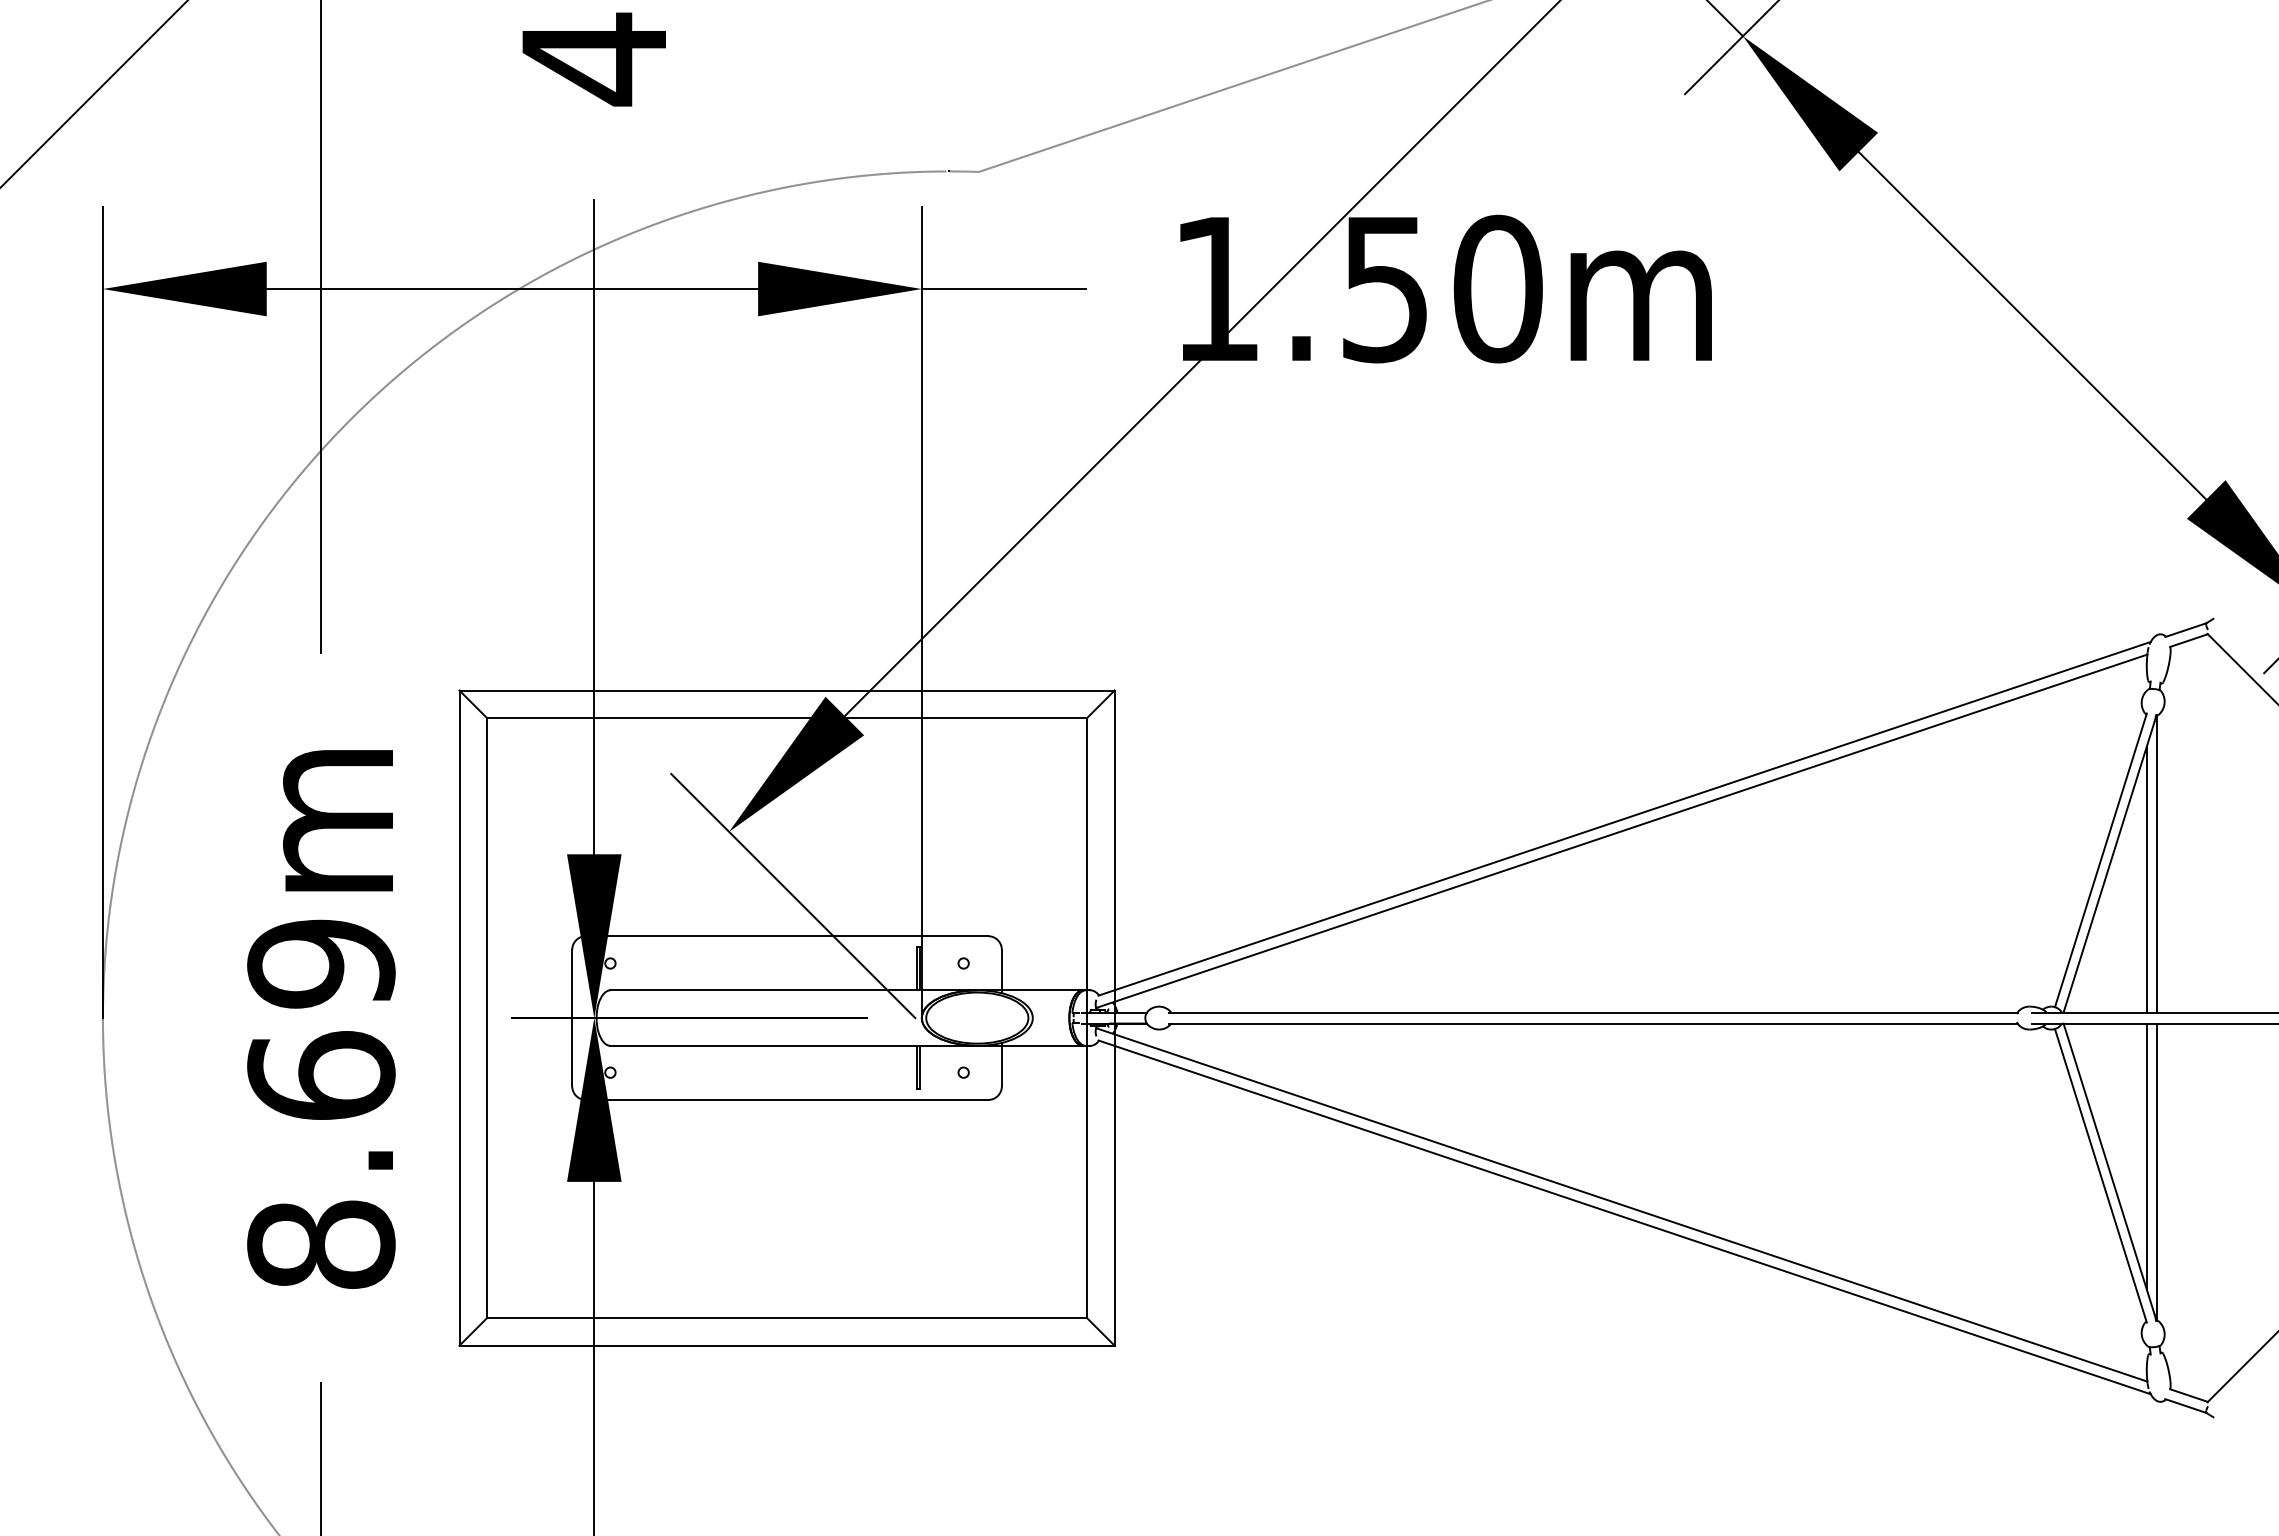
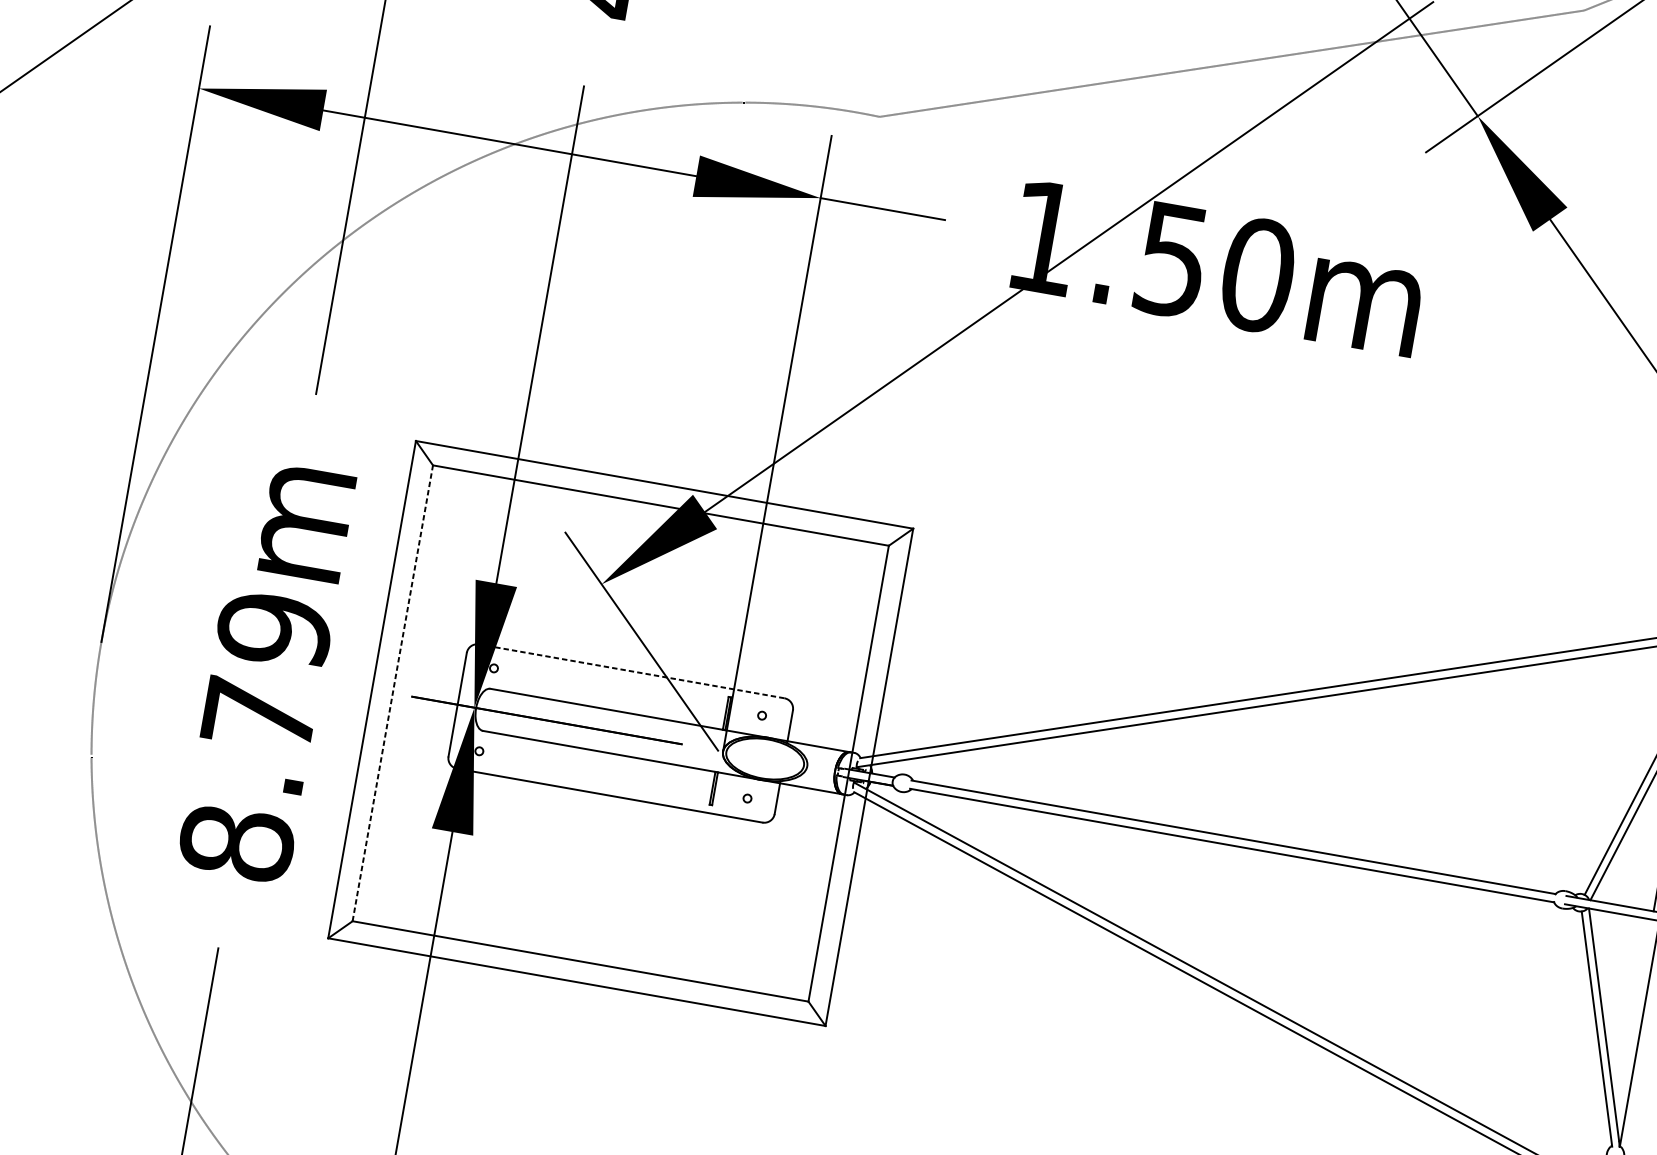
line: (786, 936) -> (631, 671), solid -> dashed
line: (486, 1017) -> (392, 692), solid -> dashed
text: (321, 1075) -> (259, 714), 8.69m -> 8.79m
line: (2146, 1156) -> (1634, 1020), removed

